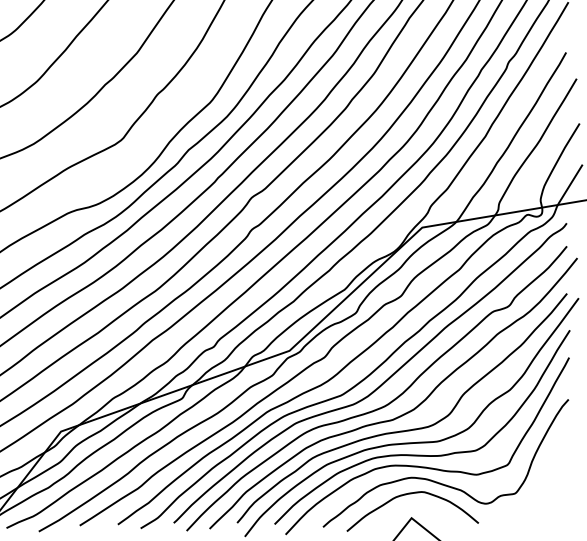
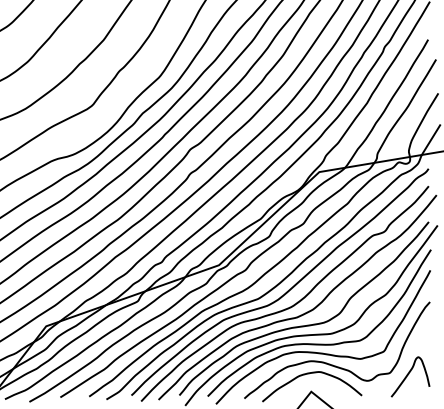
curve: (541, 495) -> (409, 374), added

